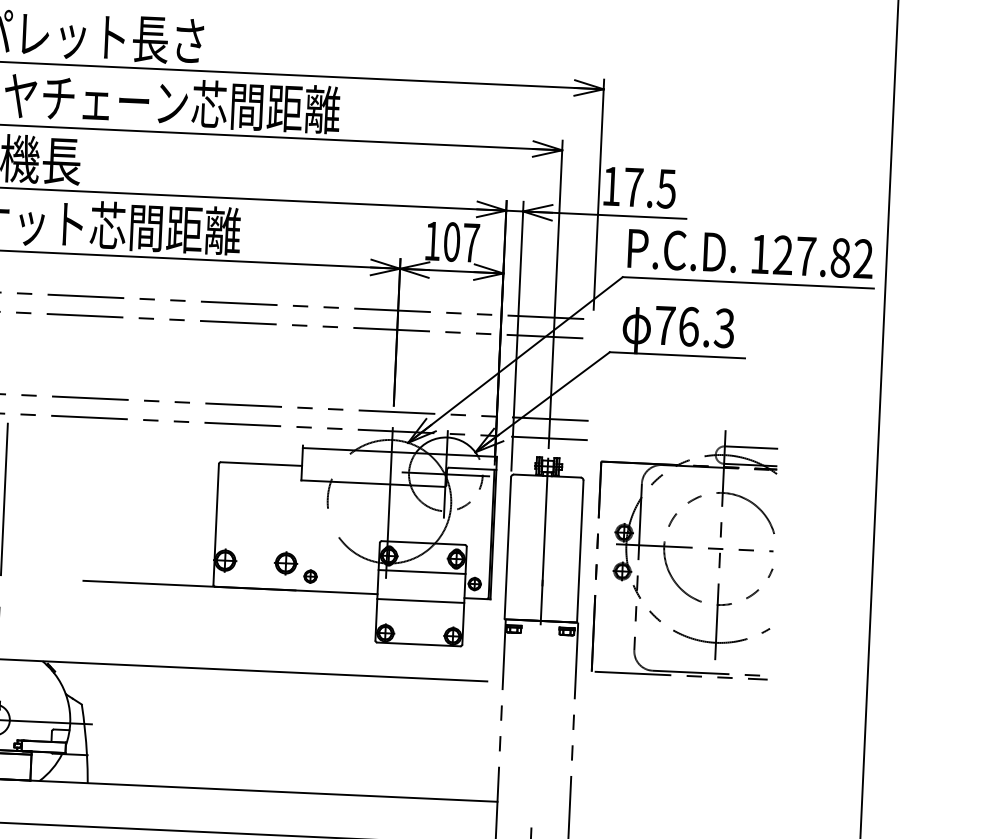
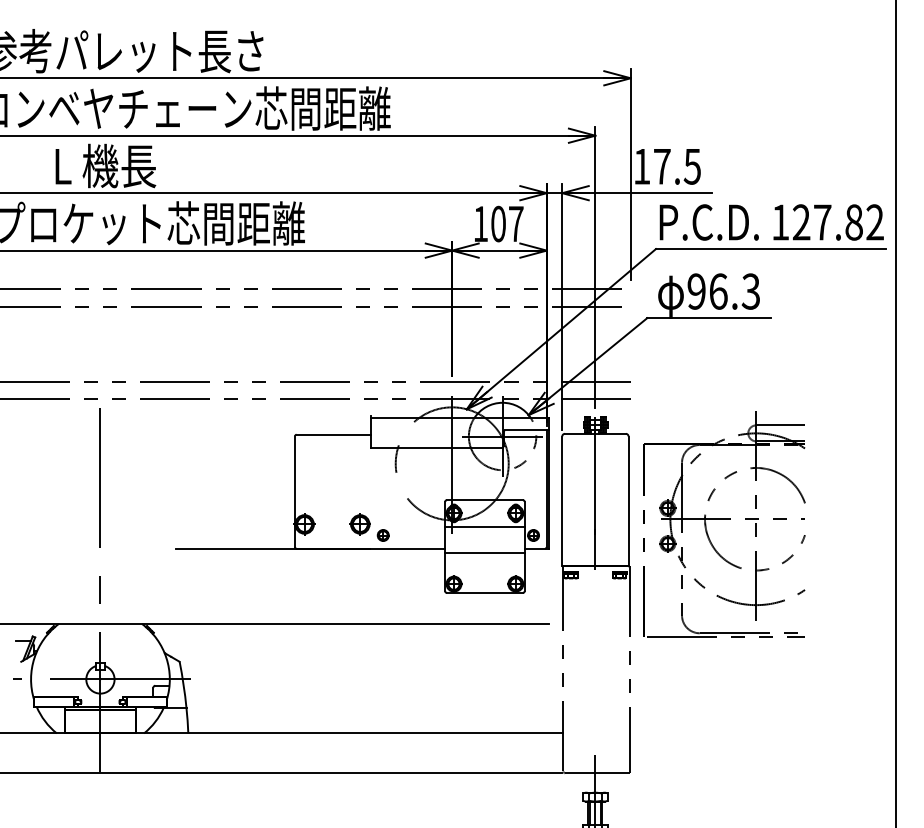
text: (664, 325) -> (696, 291), 76.3 -> 96.3
part: (685, 553) -> (724, 524), moved

